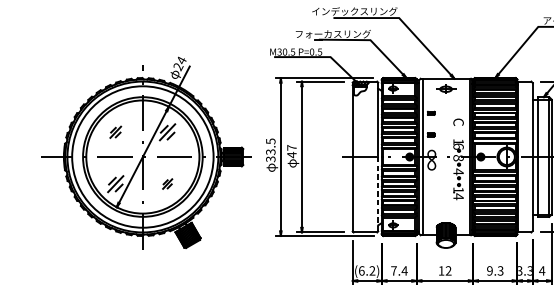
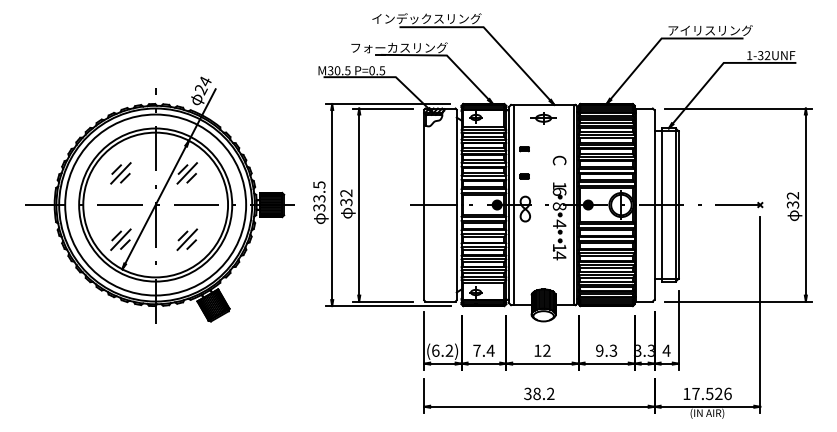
part: (115, 132) -> (120, 173), size x1.43
text: (292, 151) -> (346, 197), 47 -> 32
part: (167, 183) -> (187, 239), size x1.67
line: (377, 194) -> (456, 252), dashed -> solid

